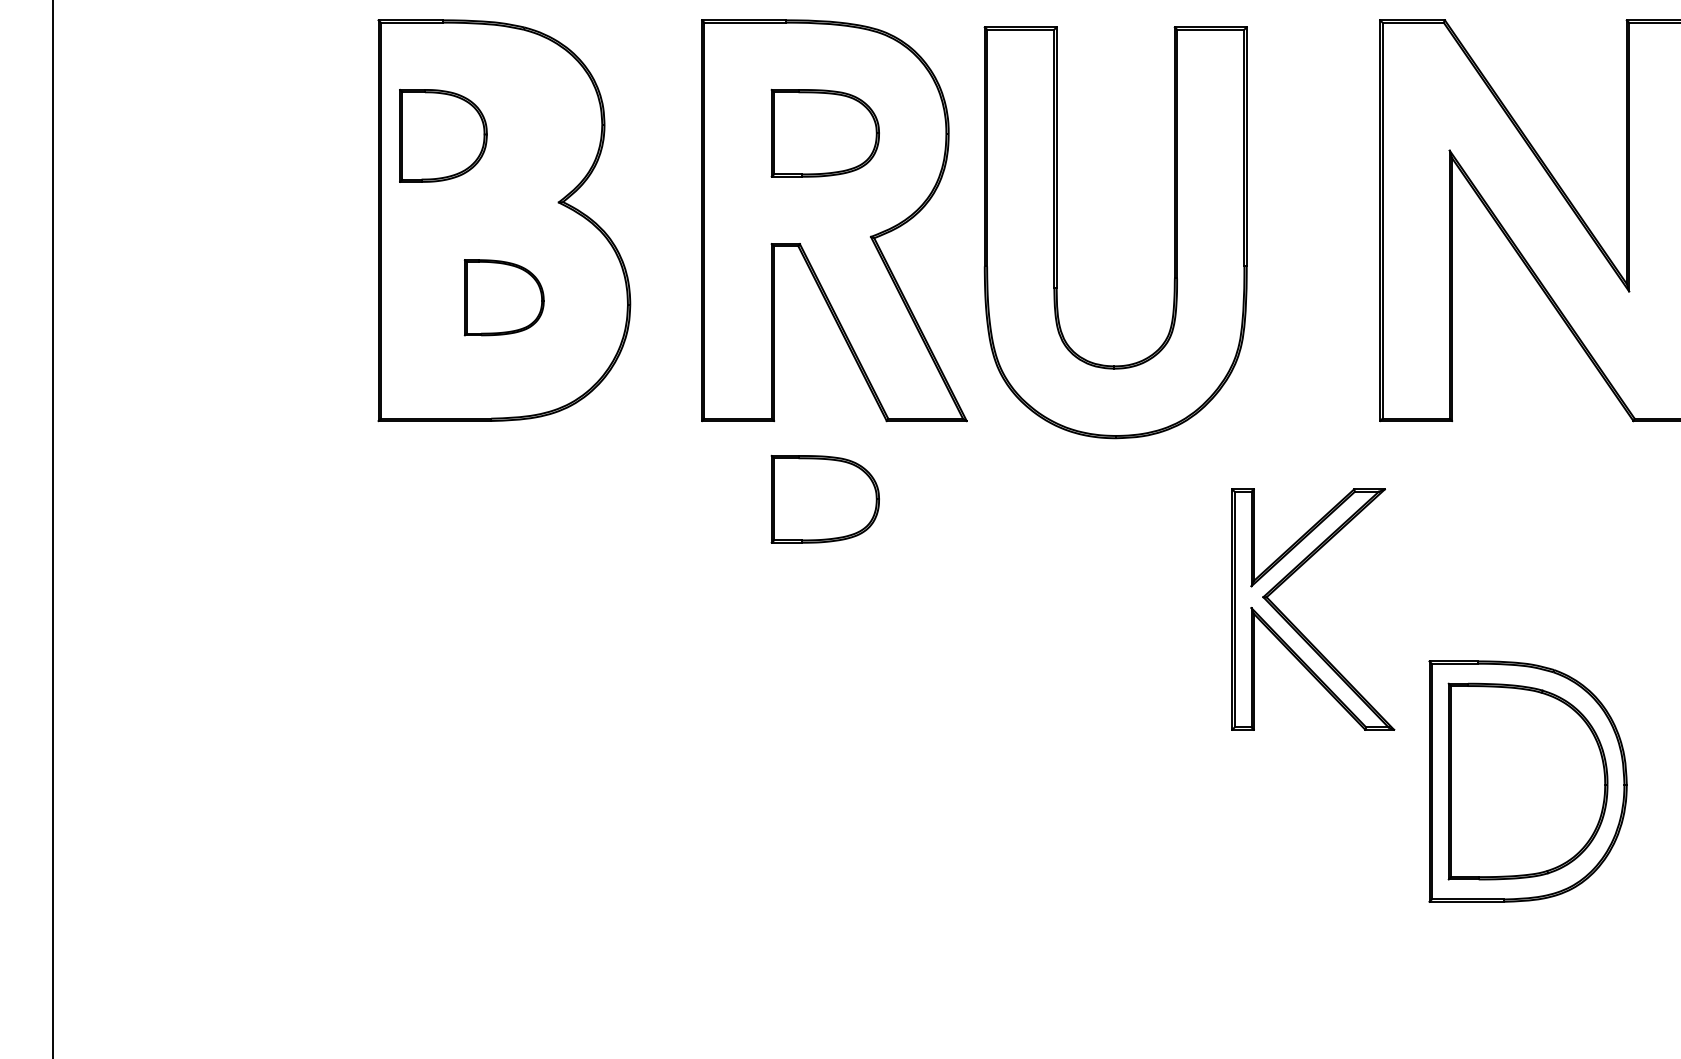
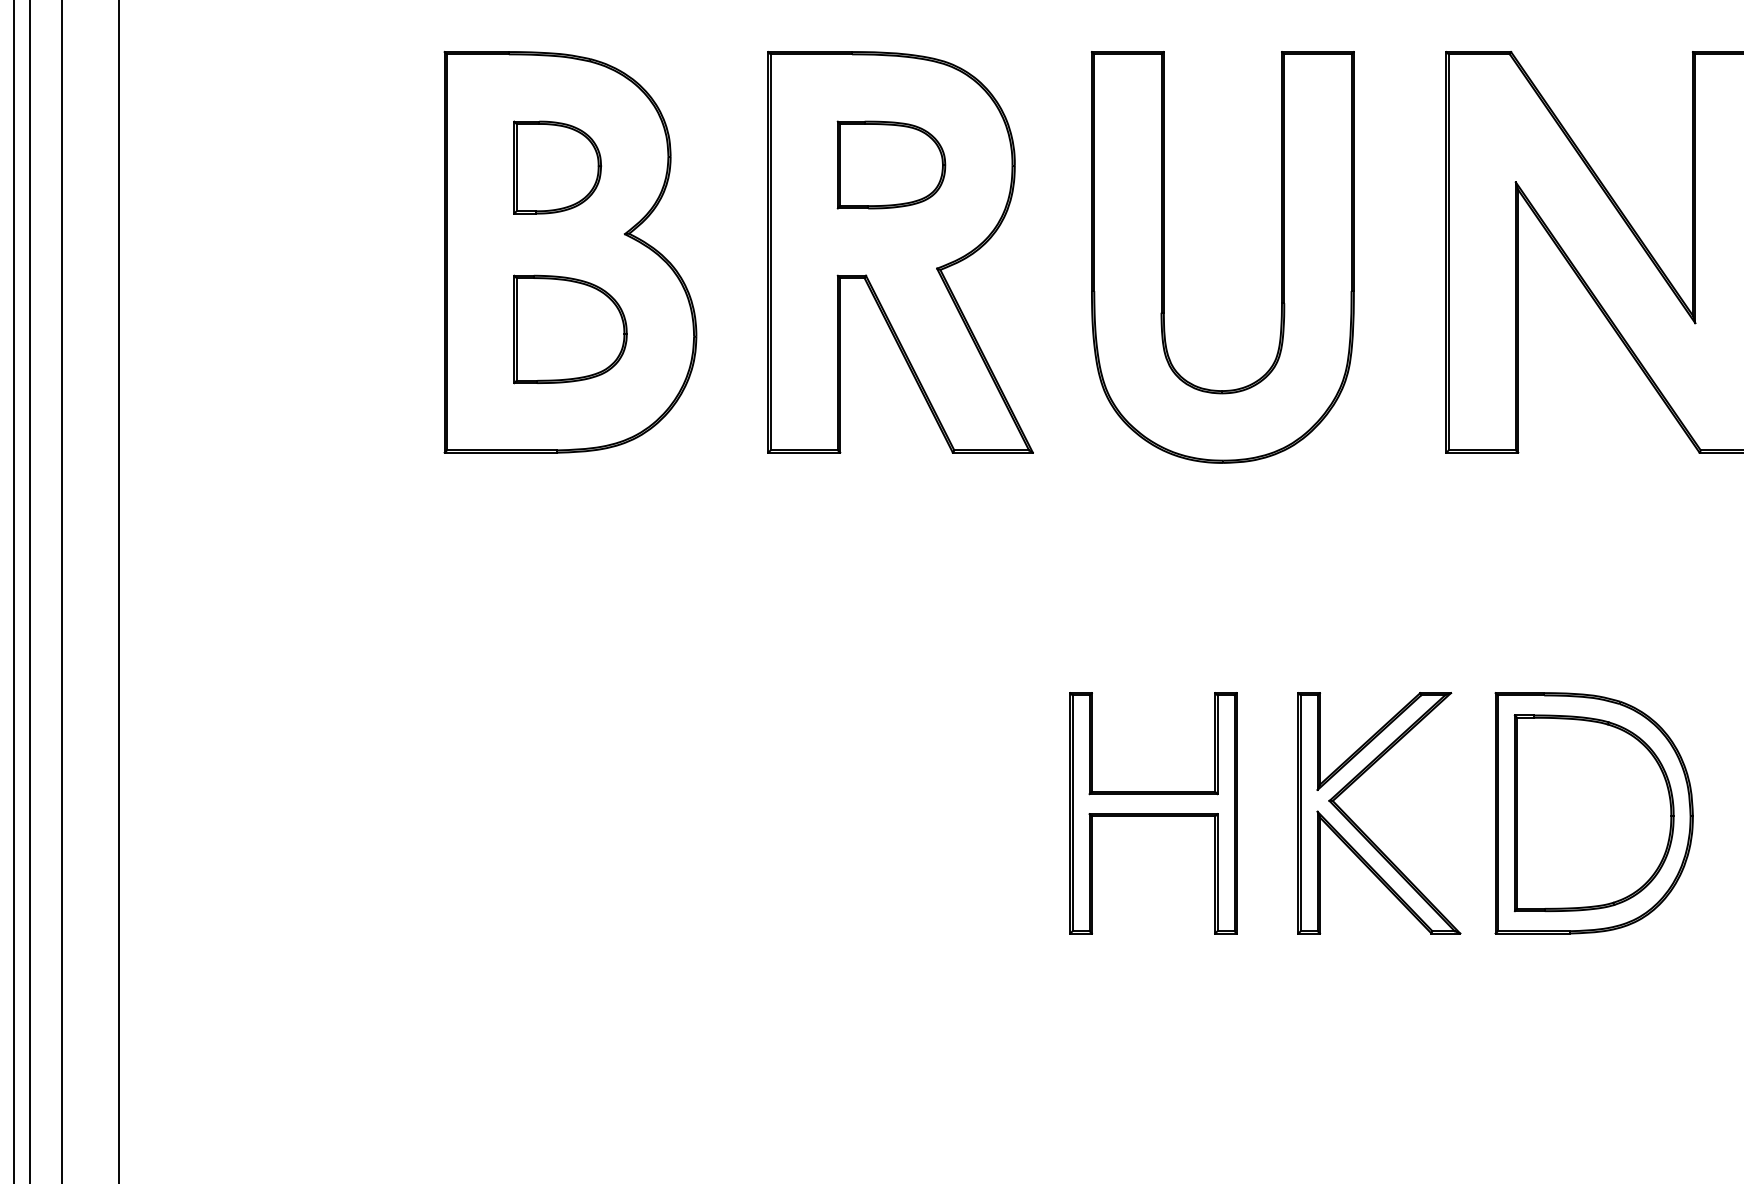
part: (443, 135) -> (557, 167), moved
part: (1057, 232) -> (1164, 257), moved
part: (504, 297) -> (570, 329), size x1.43
part: (825, 498) -> (891, 530), removed
part: (1296, 626) -> (1362, 830), moved
part: (1087, 781) -> (1153, 813), added

